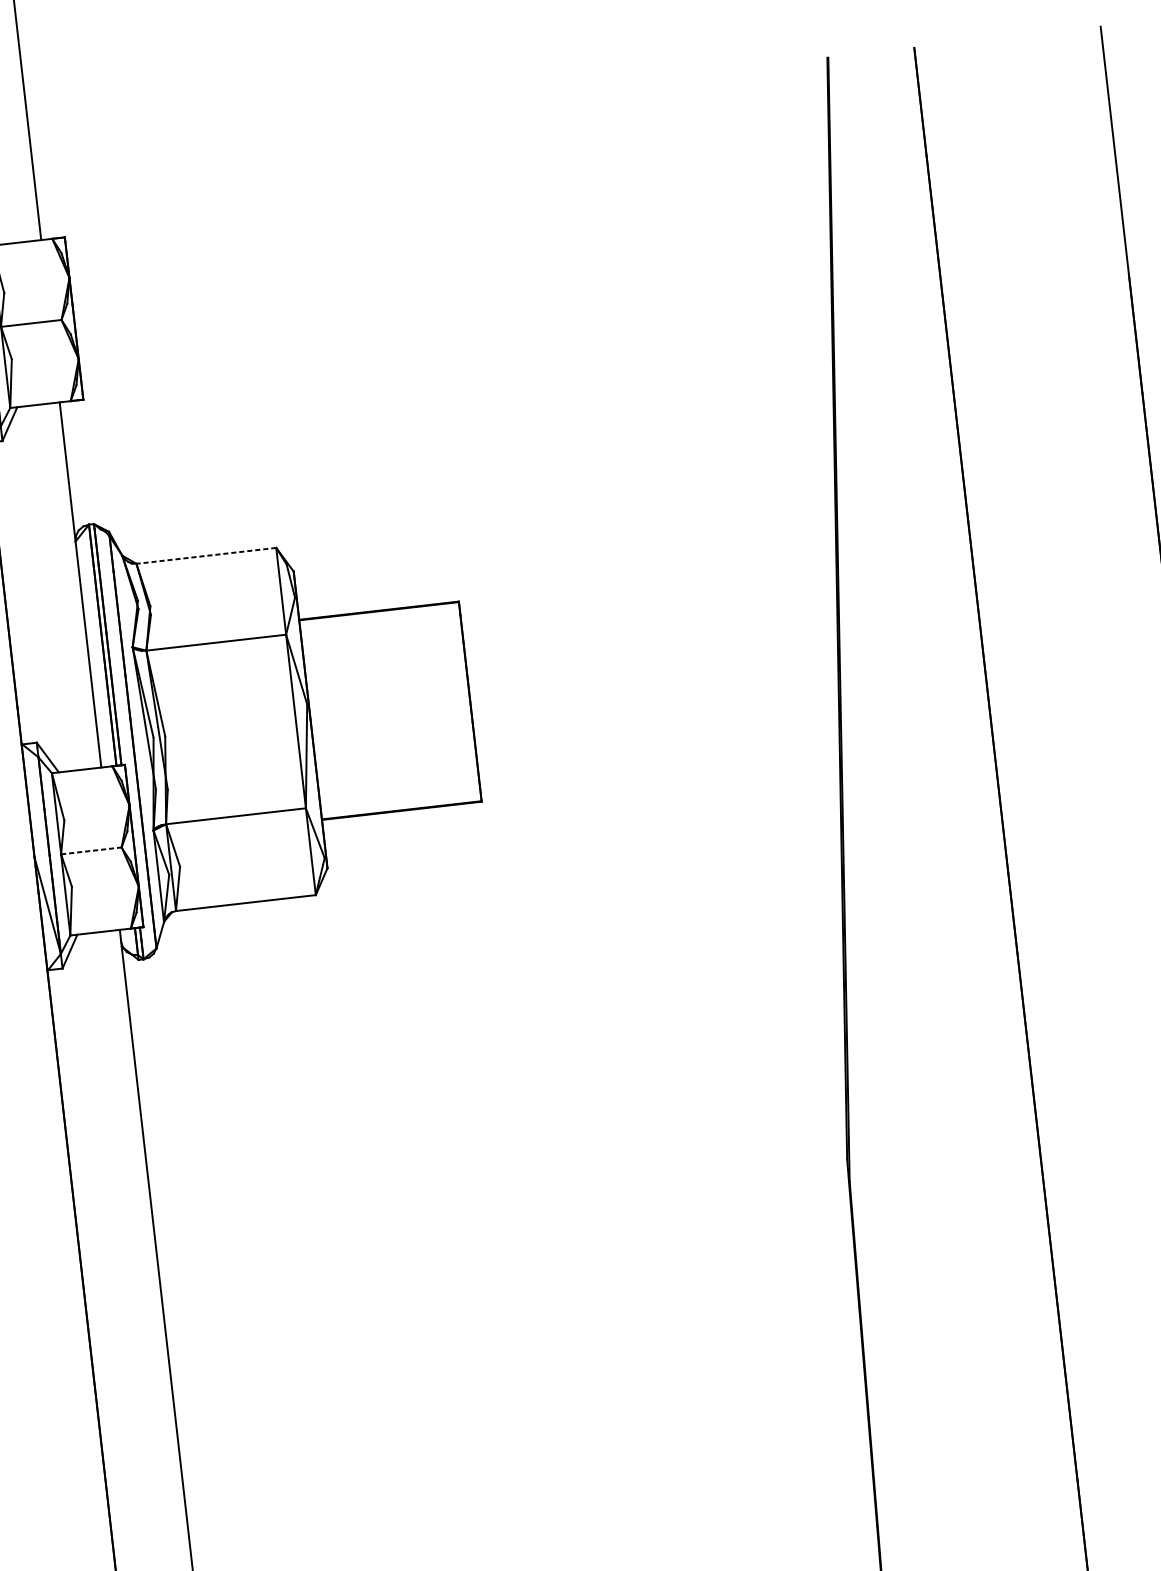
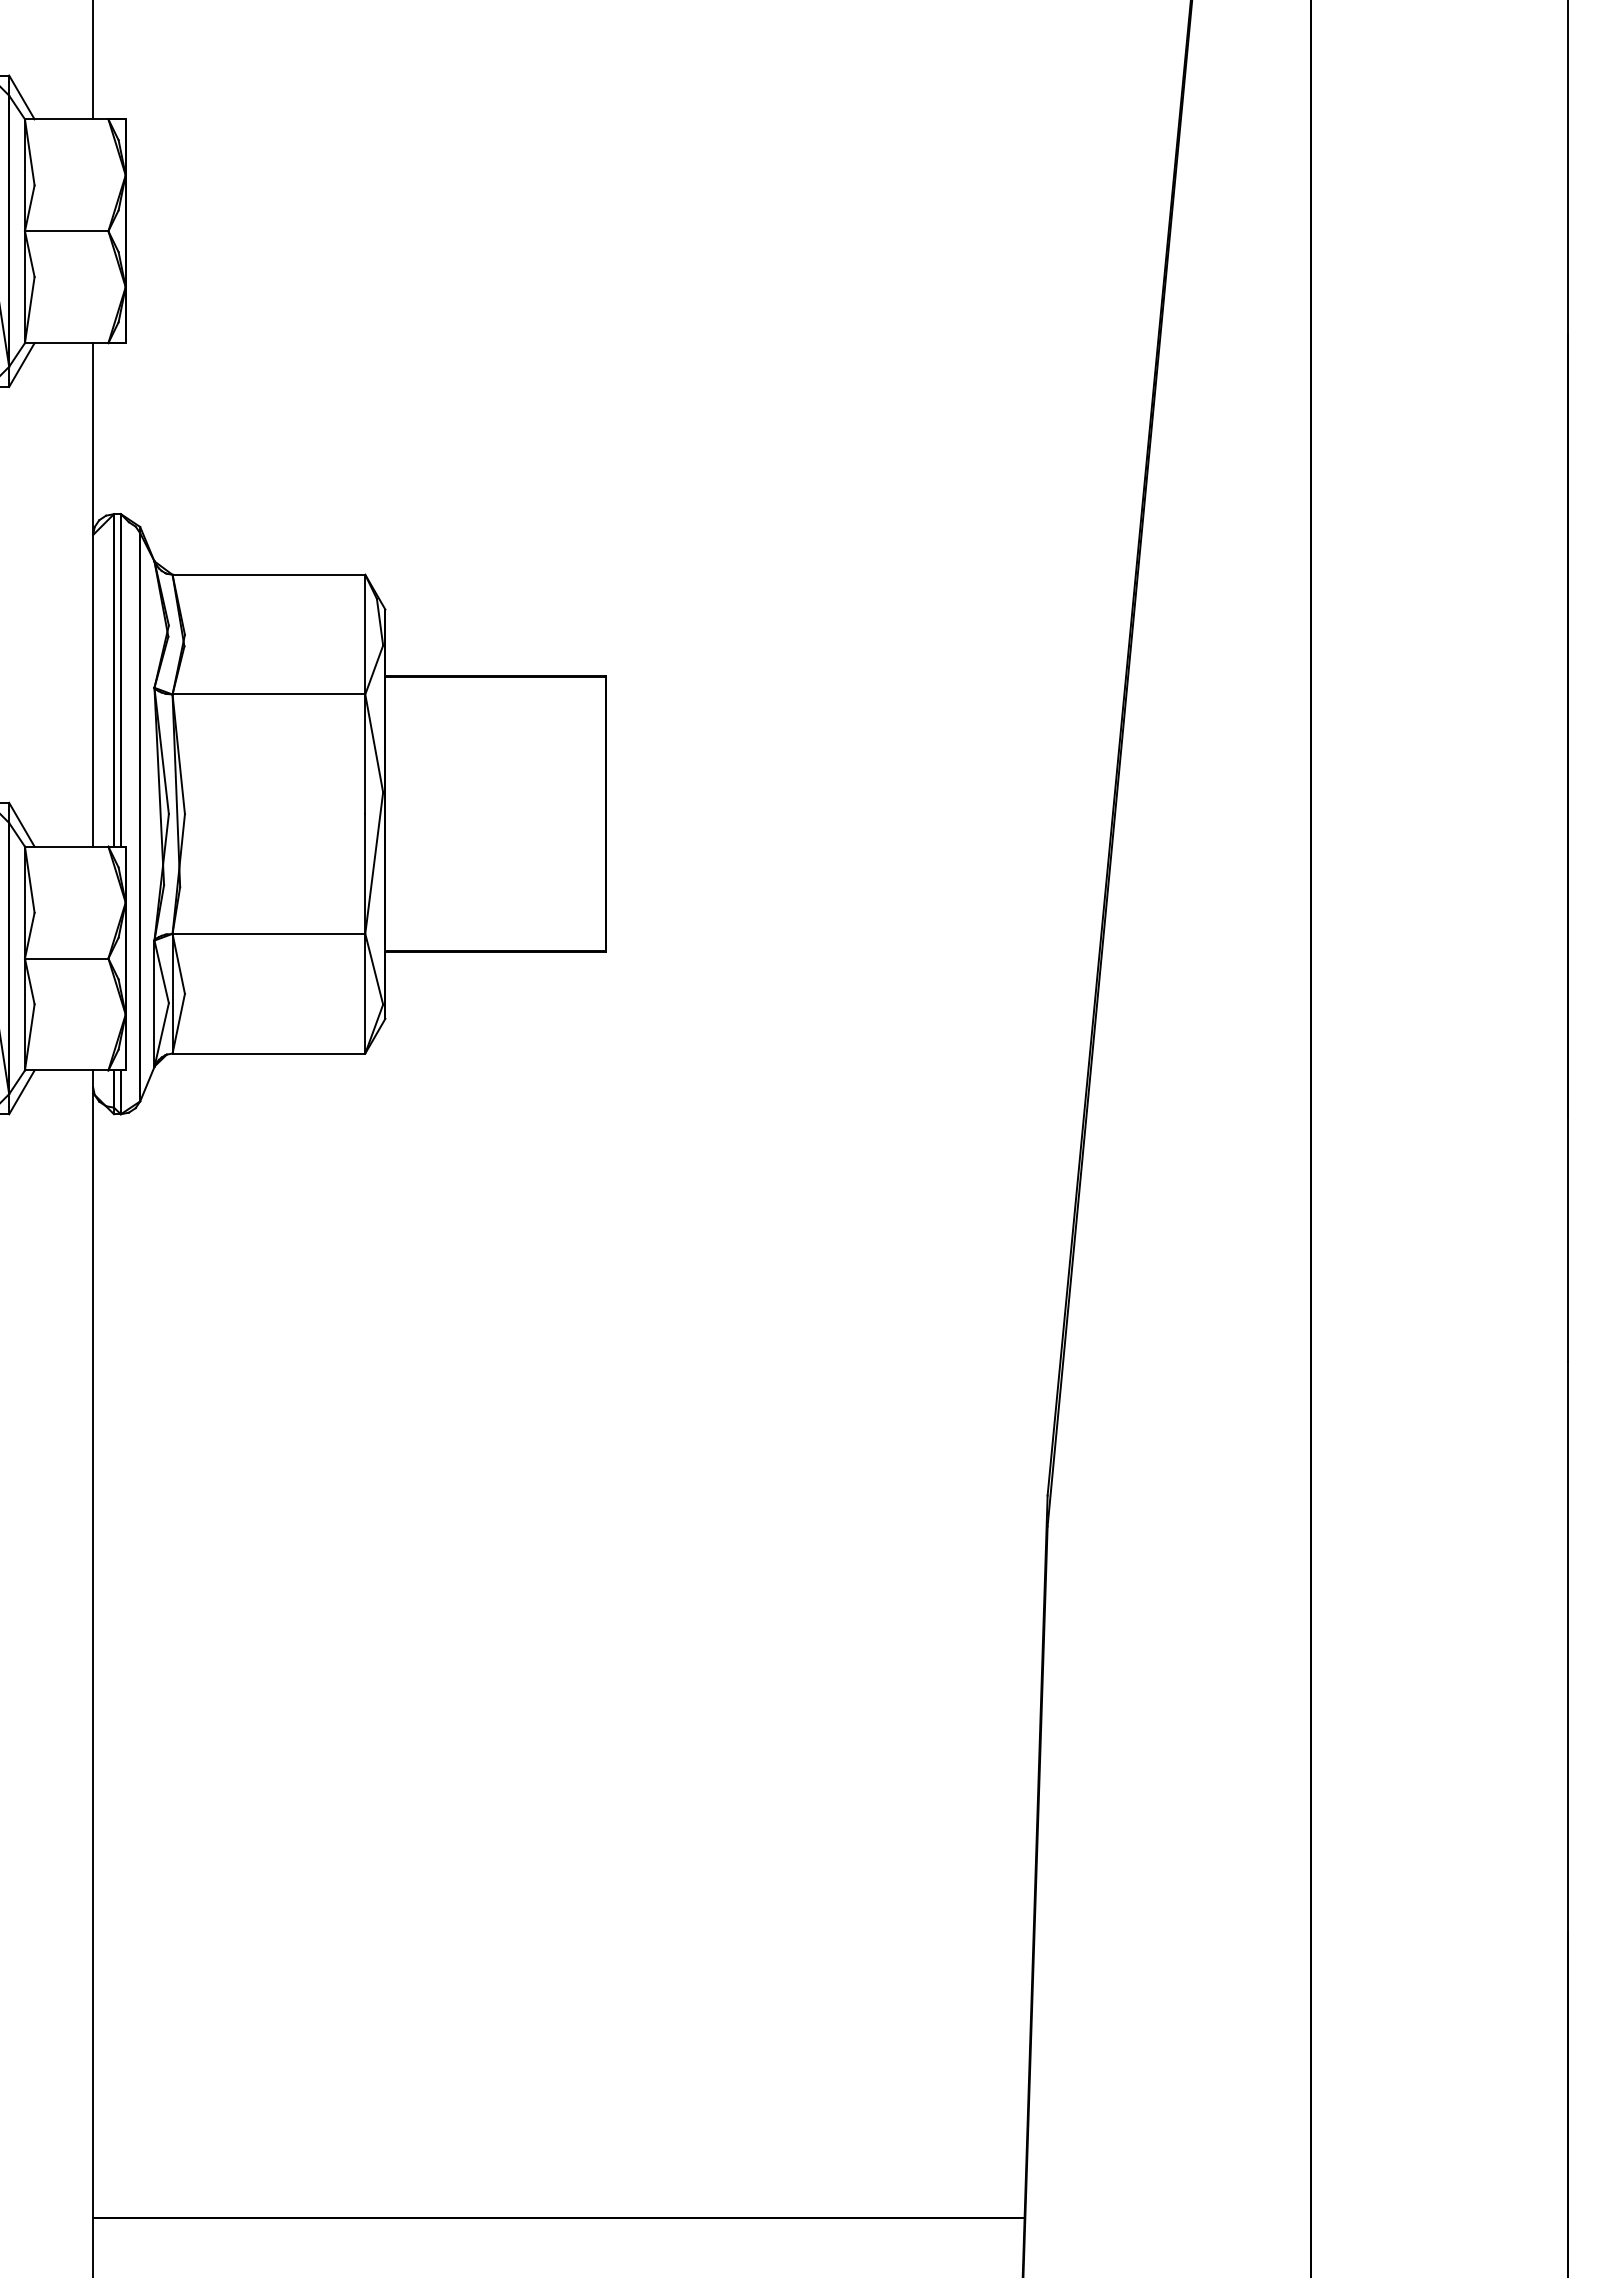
line: (206, 555) -> (268, 574), dashed -> solid
line: (91, 850) -> (66, 958), dashed -> solid

